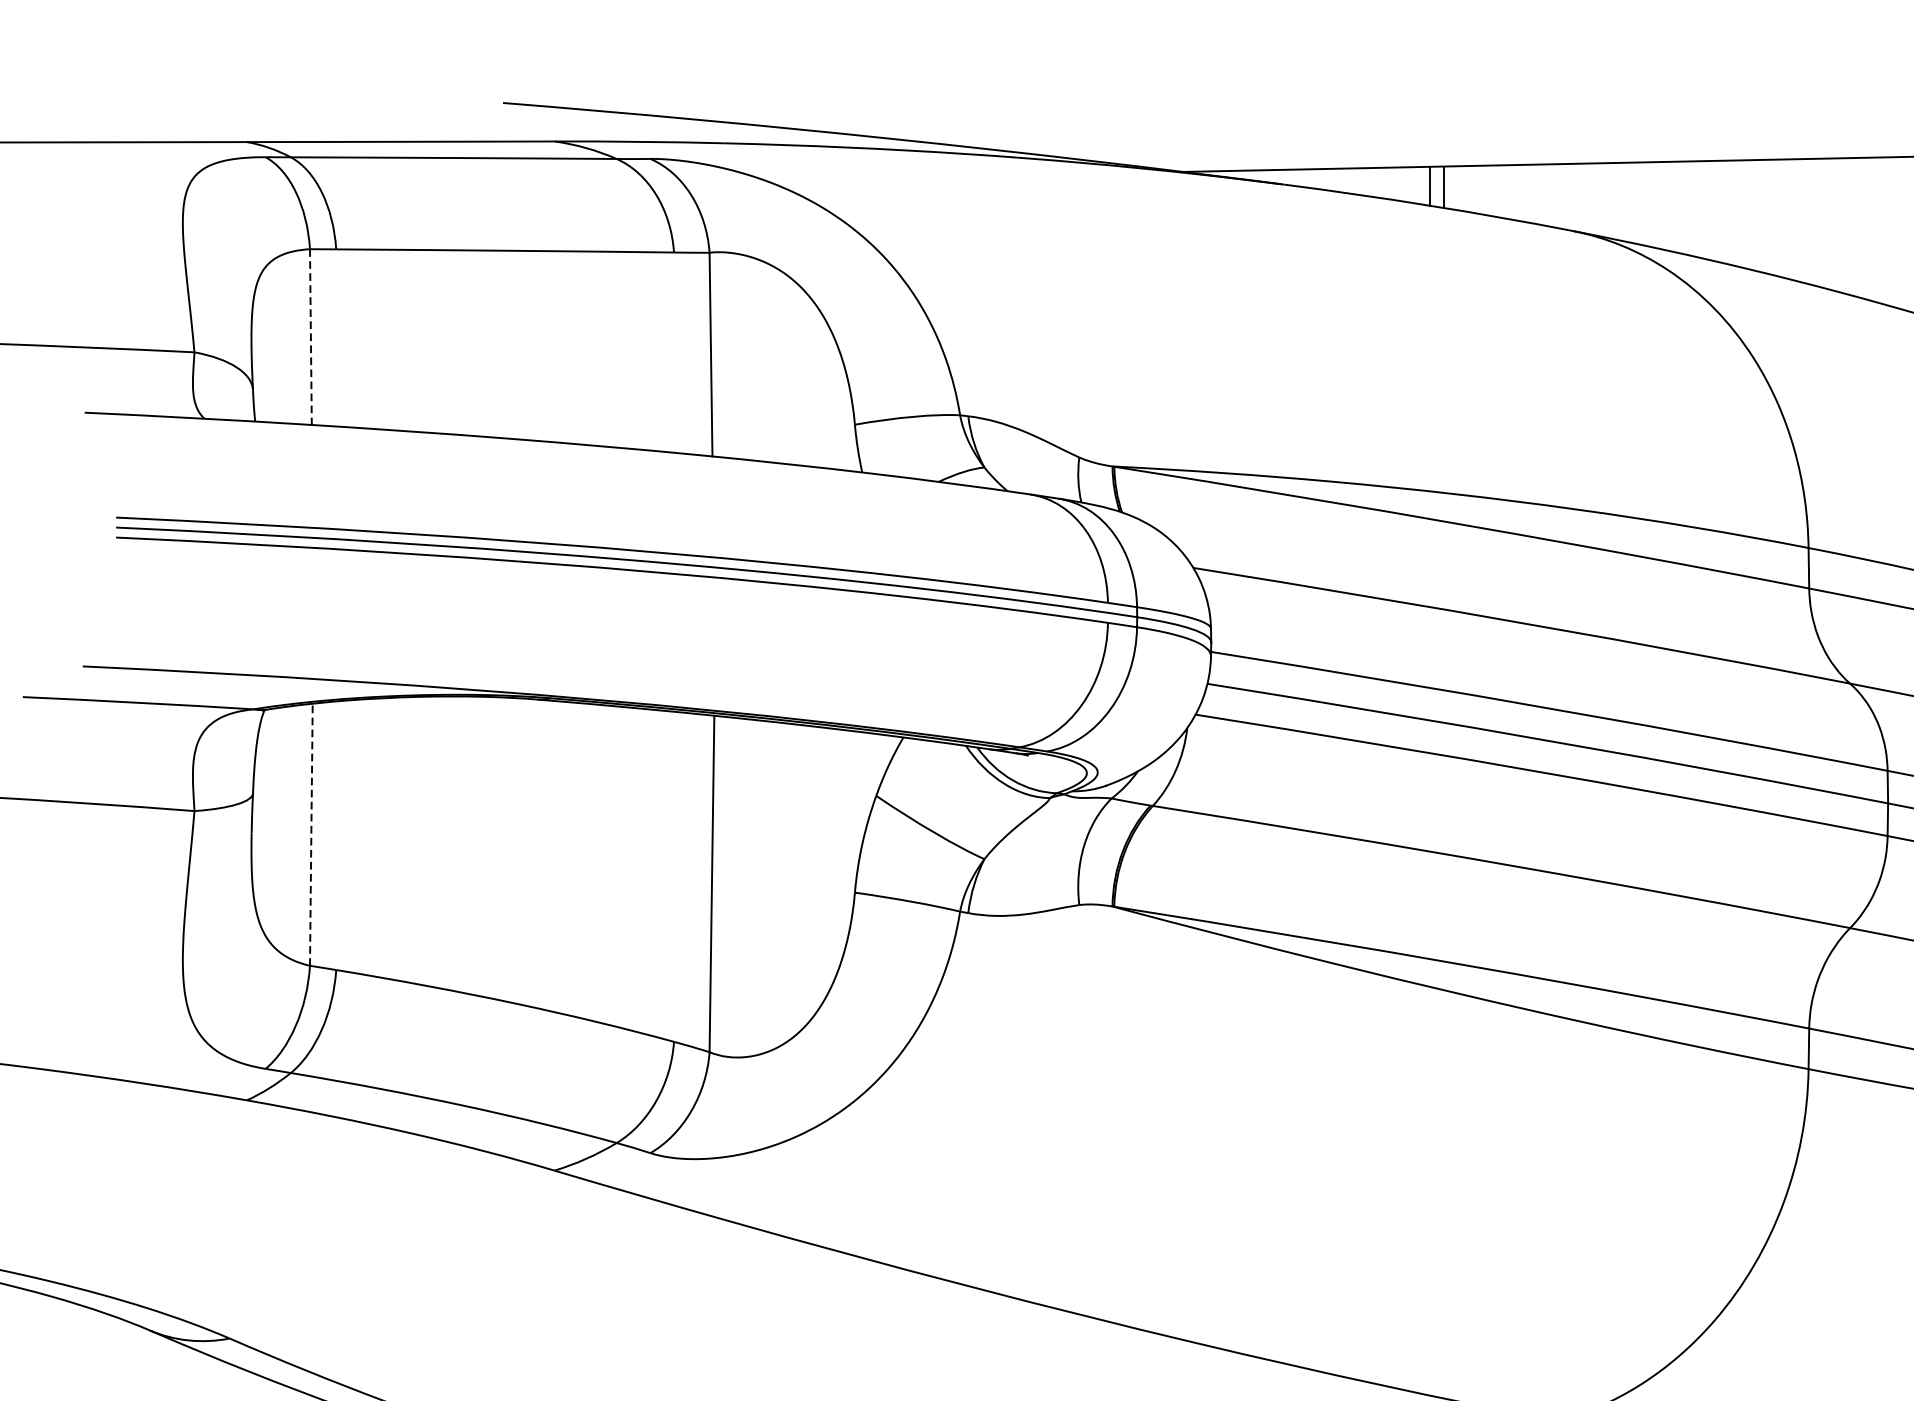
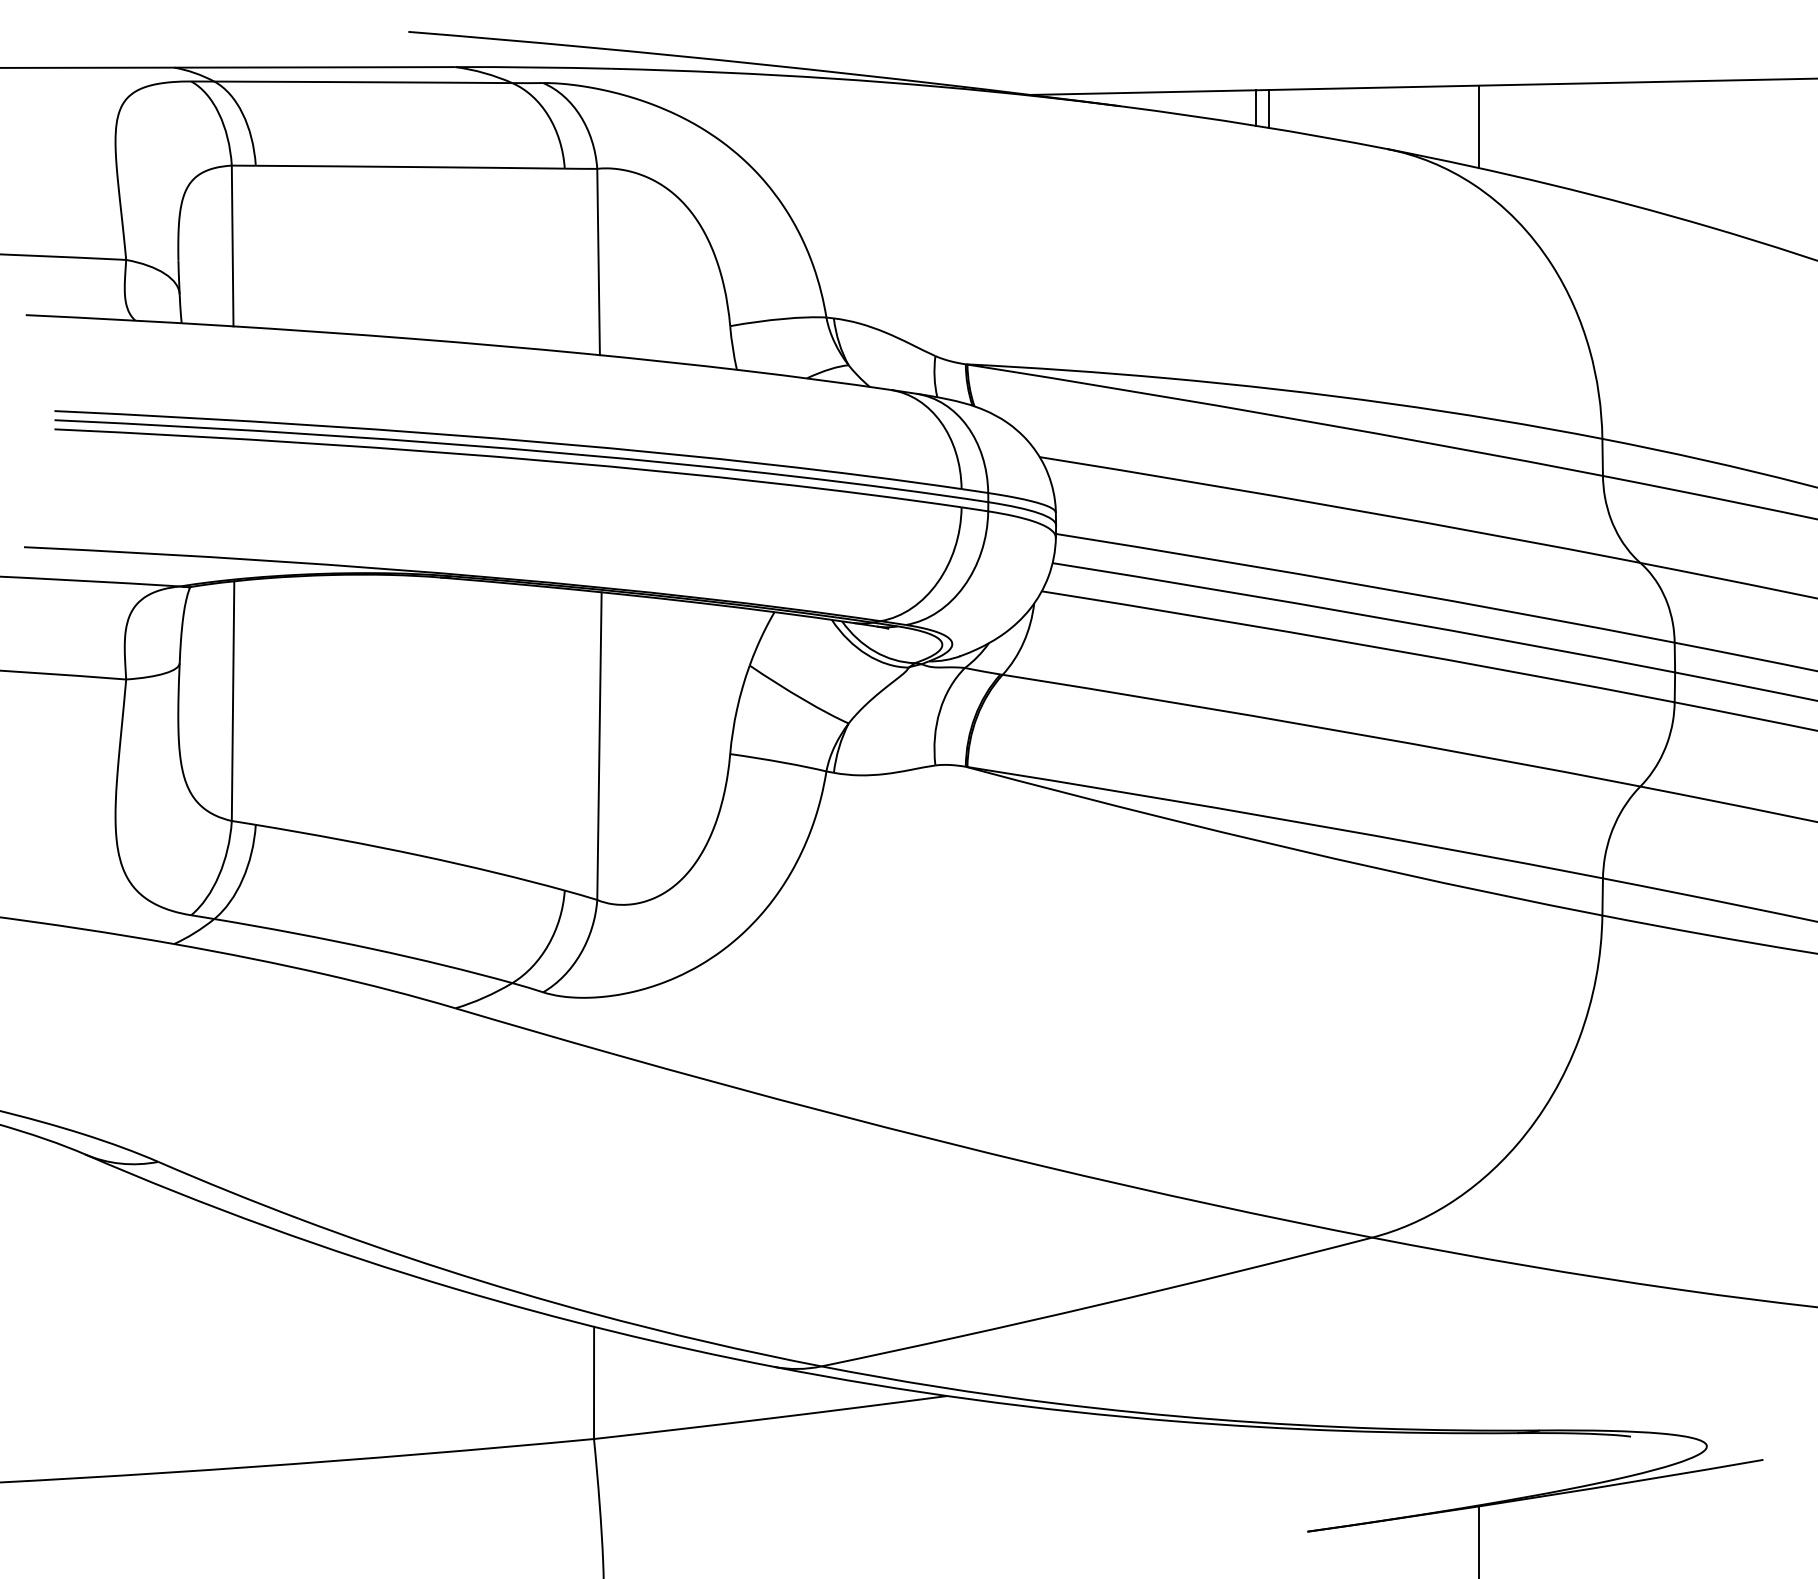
line: (1674, 206) -> (1479, 126), added
line: (310, 337) -> (232, 246), dashed -> solid
line: (311, 835) -> (233, 701), dashed -> solid

